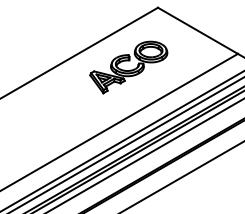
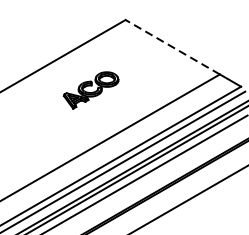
line: (197, 30) -> (172, 46), solid -> dashed
part: (128, 67) -> (90, 90), size x0.6

